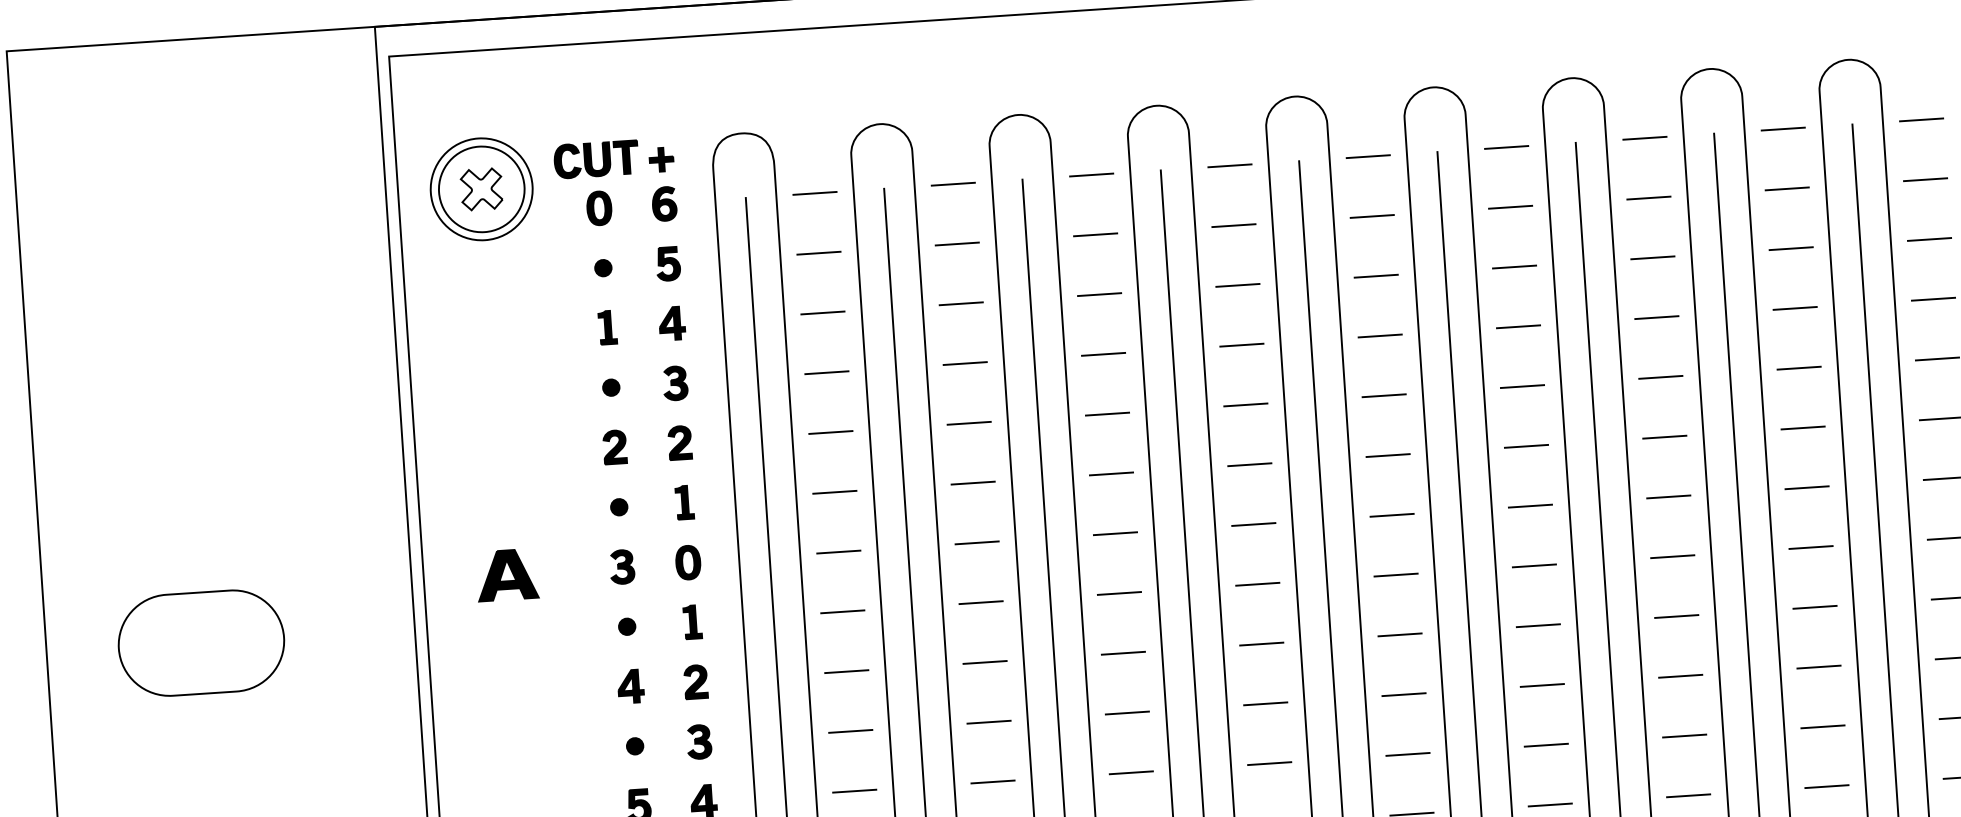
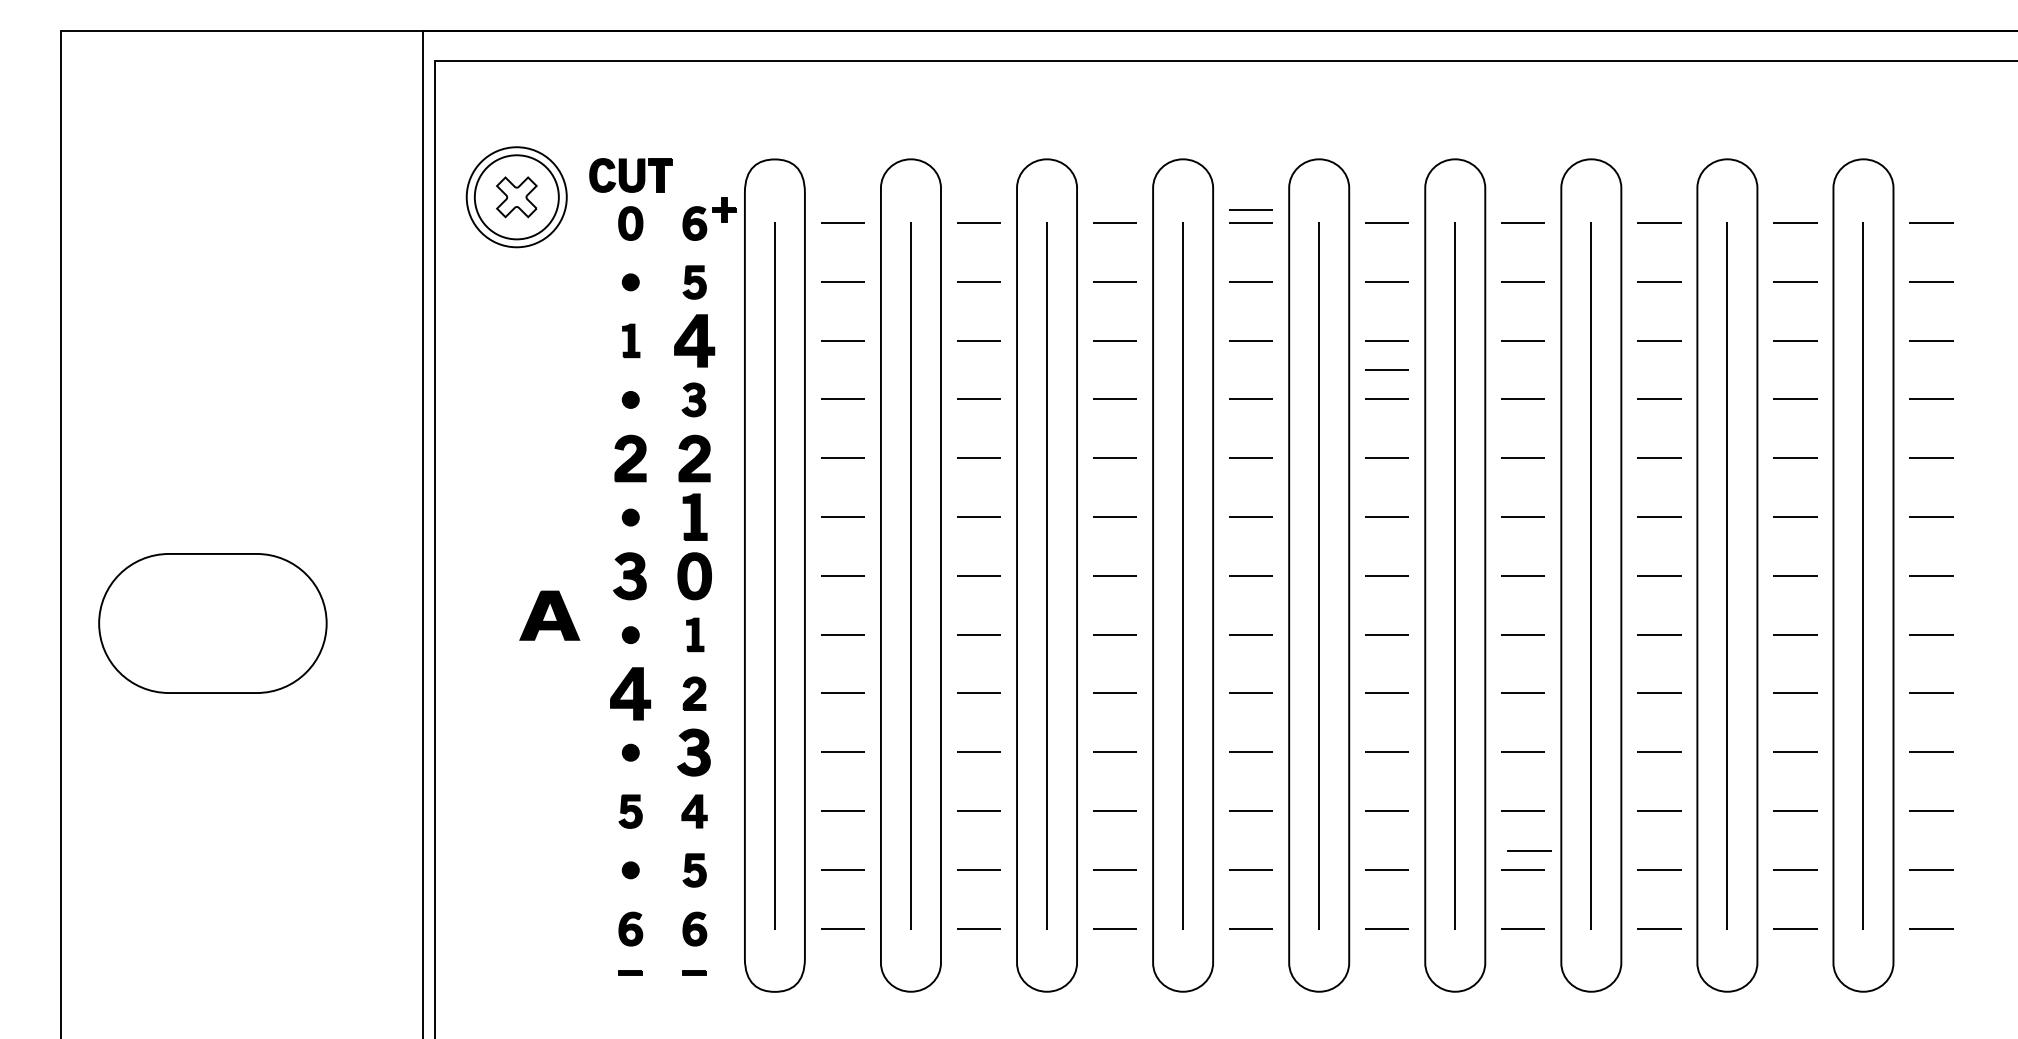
line: (1228, 152) -> (1250, 209), added
part: (661, 159) -> (724, 209), moved
line: (1377, 305) -> (1386, 369), added
part: (672, 323) -> (694, 341), size x1.6
part: (680, 442) -> (694, 458), size x1.4
part: (614, 447) -> (630, 458), size x1.4
part: (685, 502) -> (695, 517), size x1.4
part: (687, 562) -> (694, 576), size x1.4
part: (621, 567) -> (629, 576), size x1.4
part: (507, 574) -> (549, 615), moved
part: (201, 643) -> (212, 623), size x1.4
part: (630, 686) -> (630, 693), size x1.6
part: (698, 741) -> (693, 752), size x1.4
line: (1555, 785) -> (1529, 850), added

